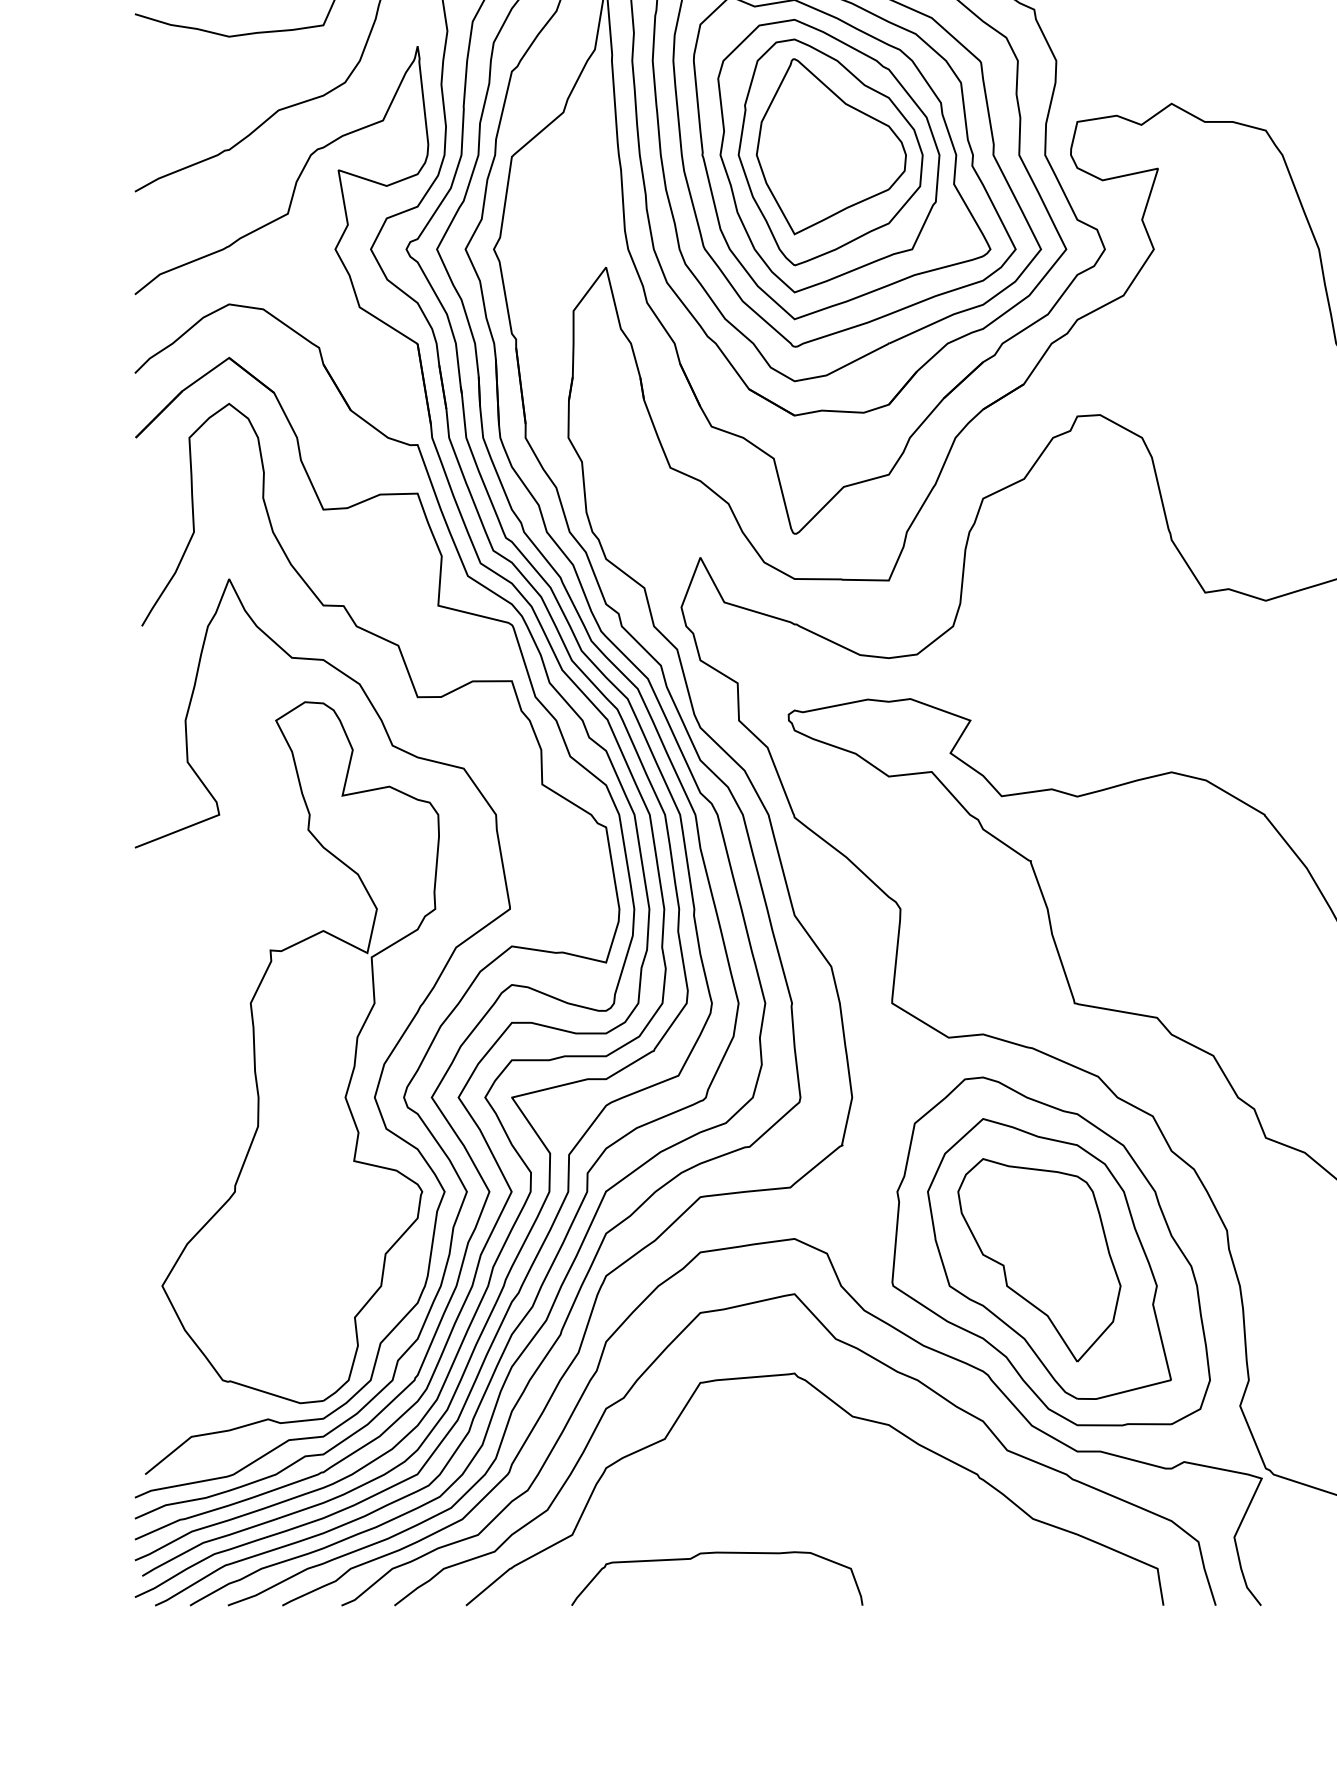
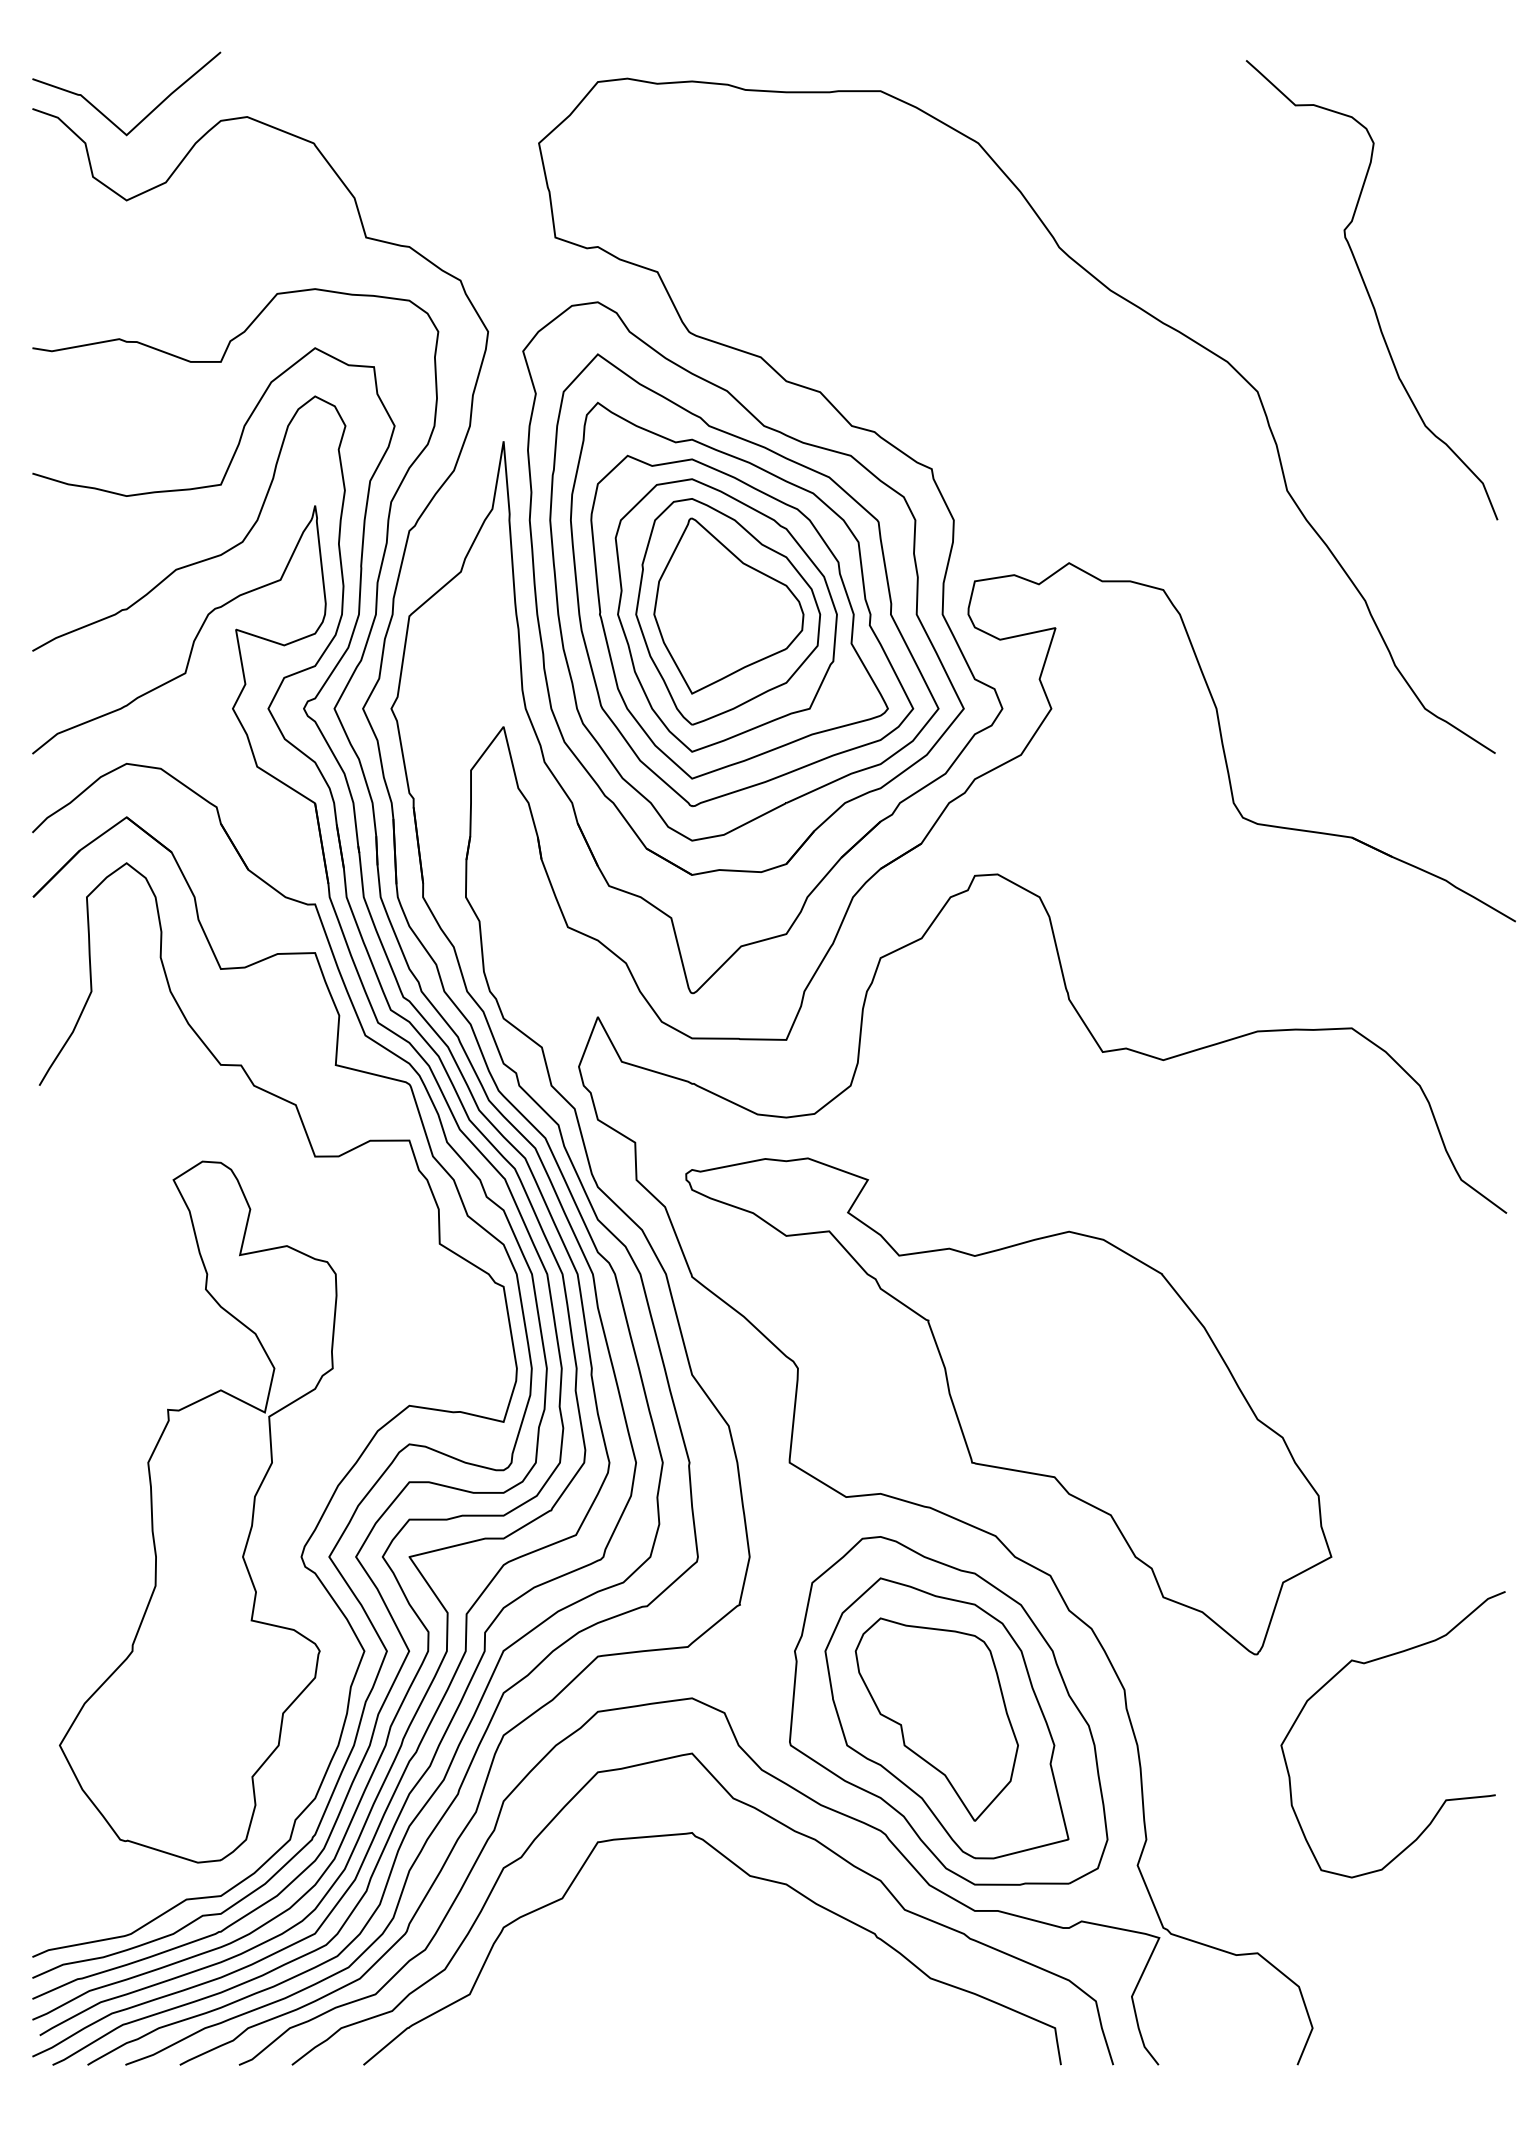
curve: (383, 1064) -> (280, 1523), removed
curve: (713, 1554) -> (610, 2013), removed

